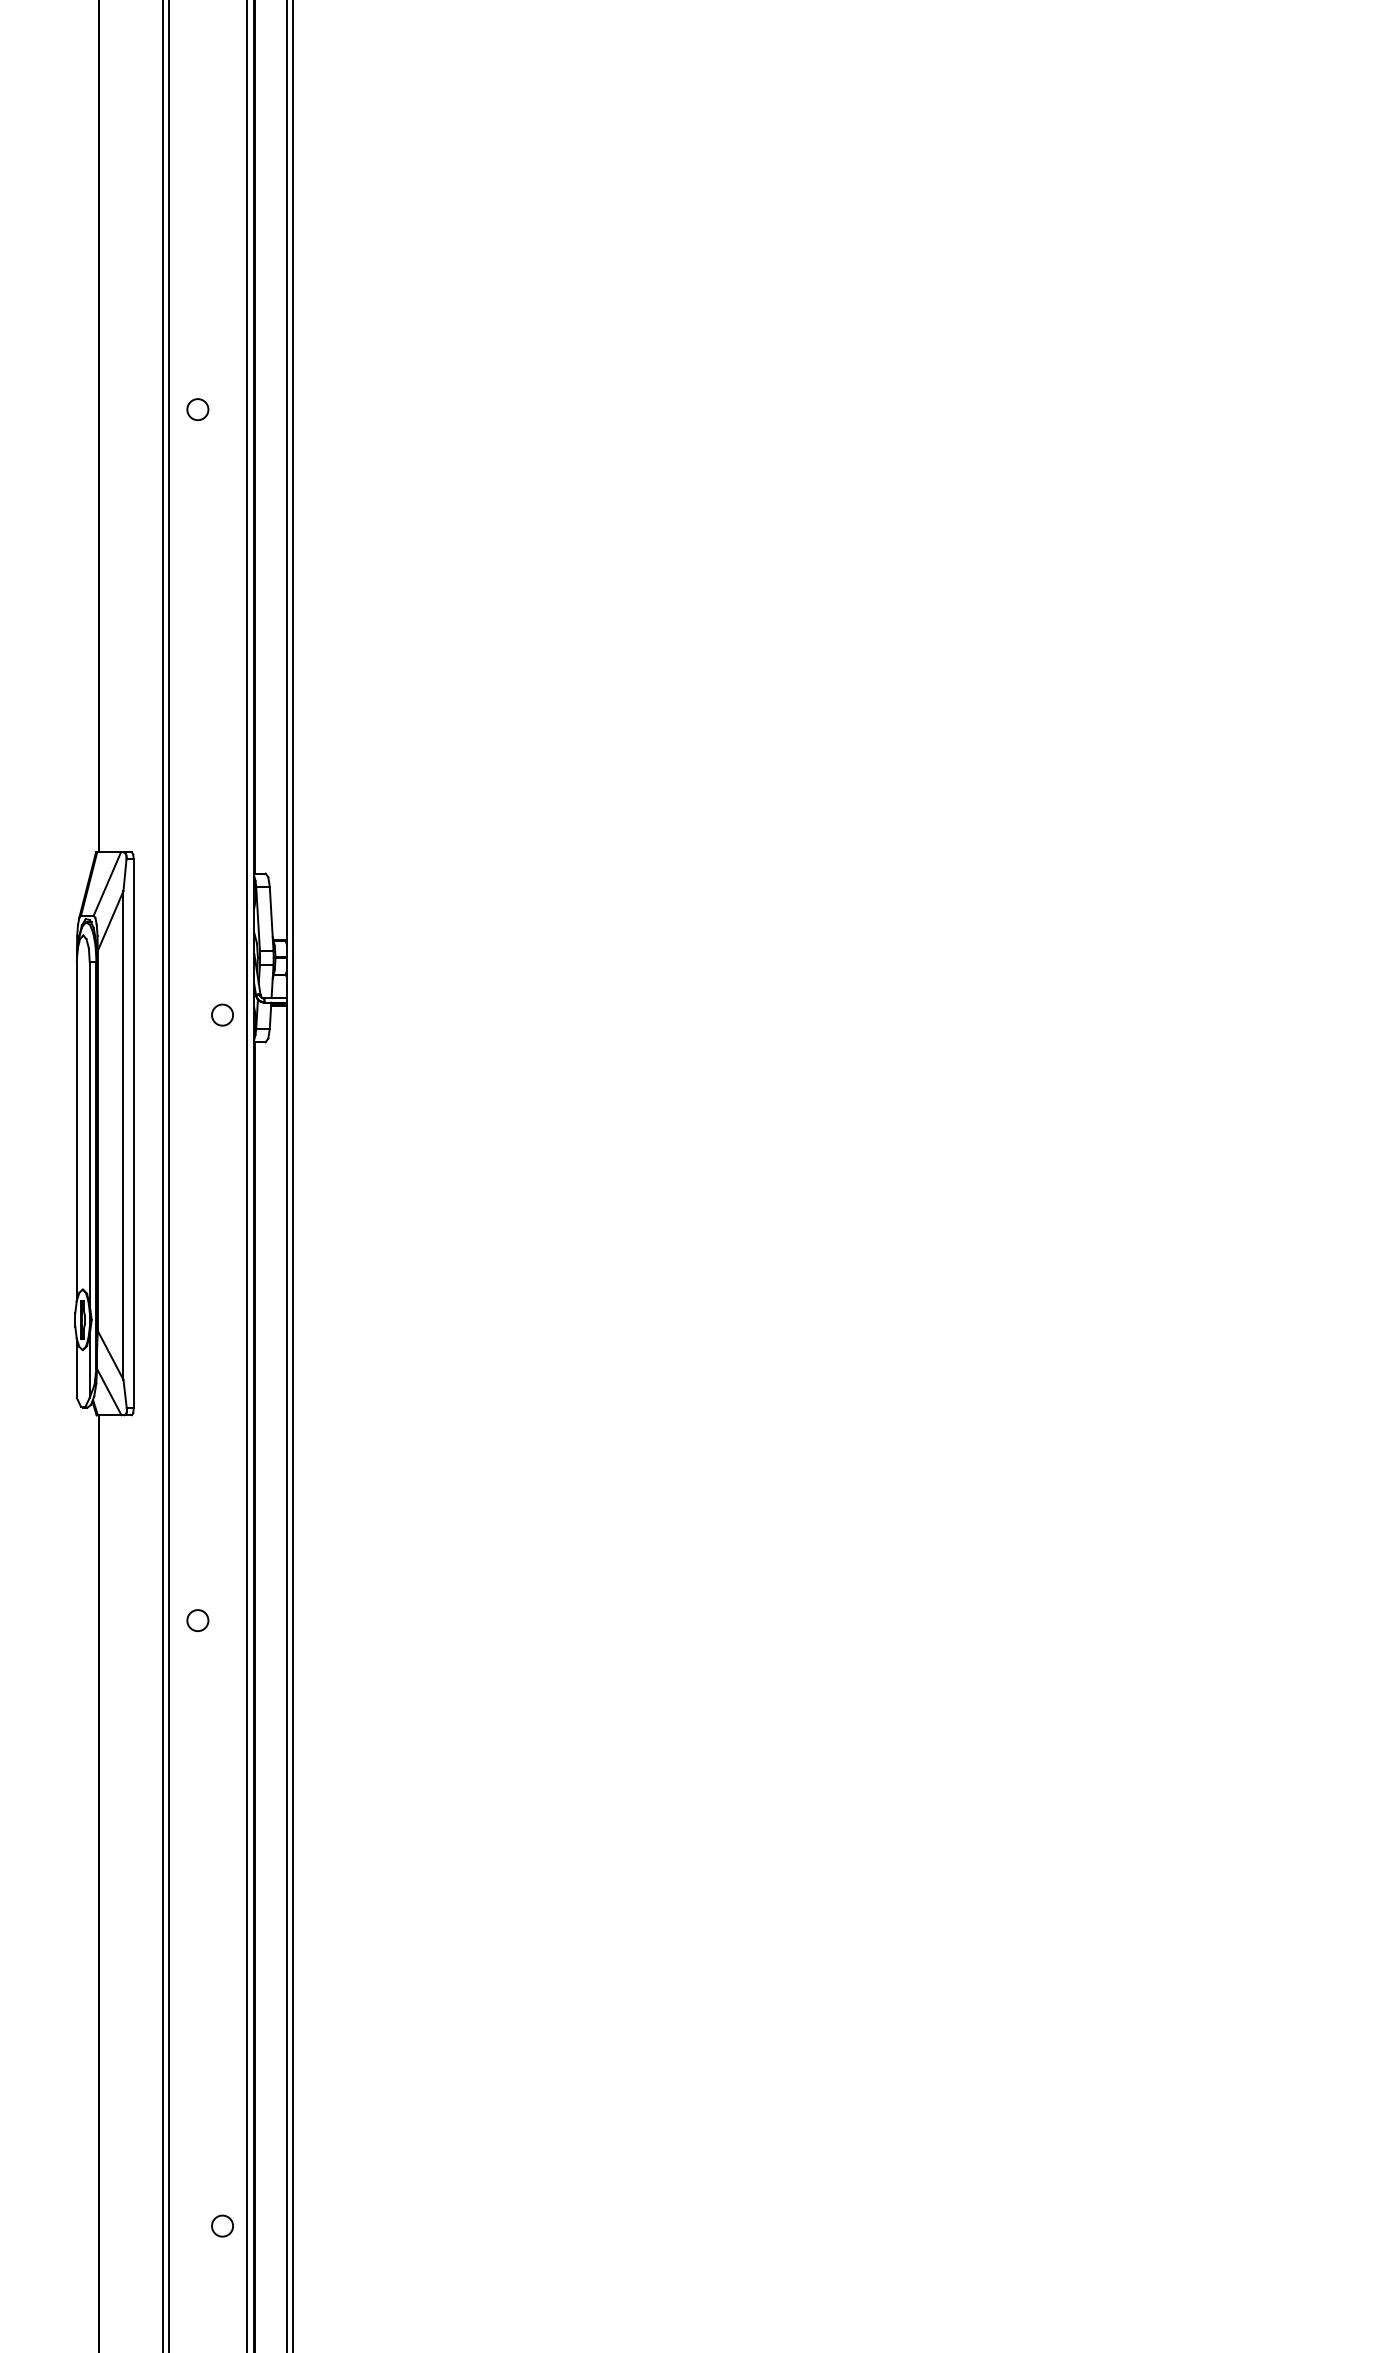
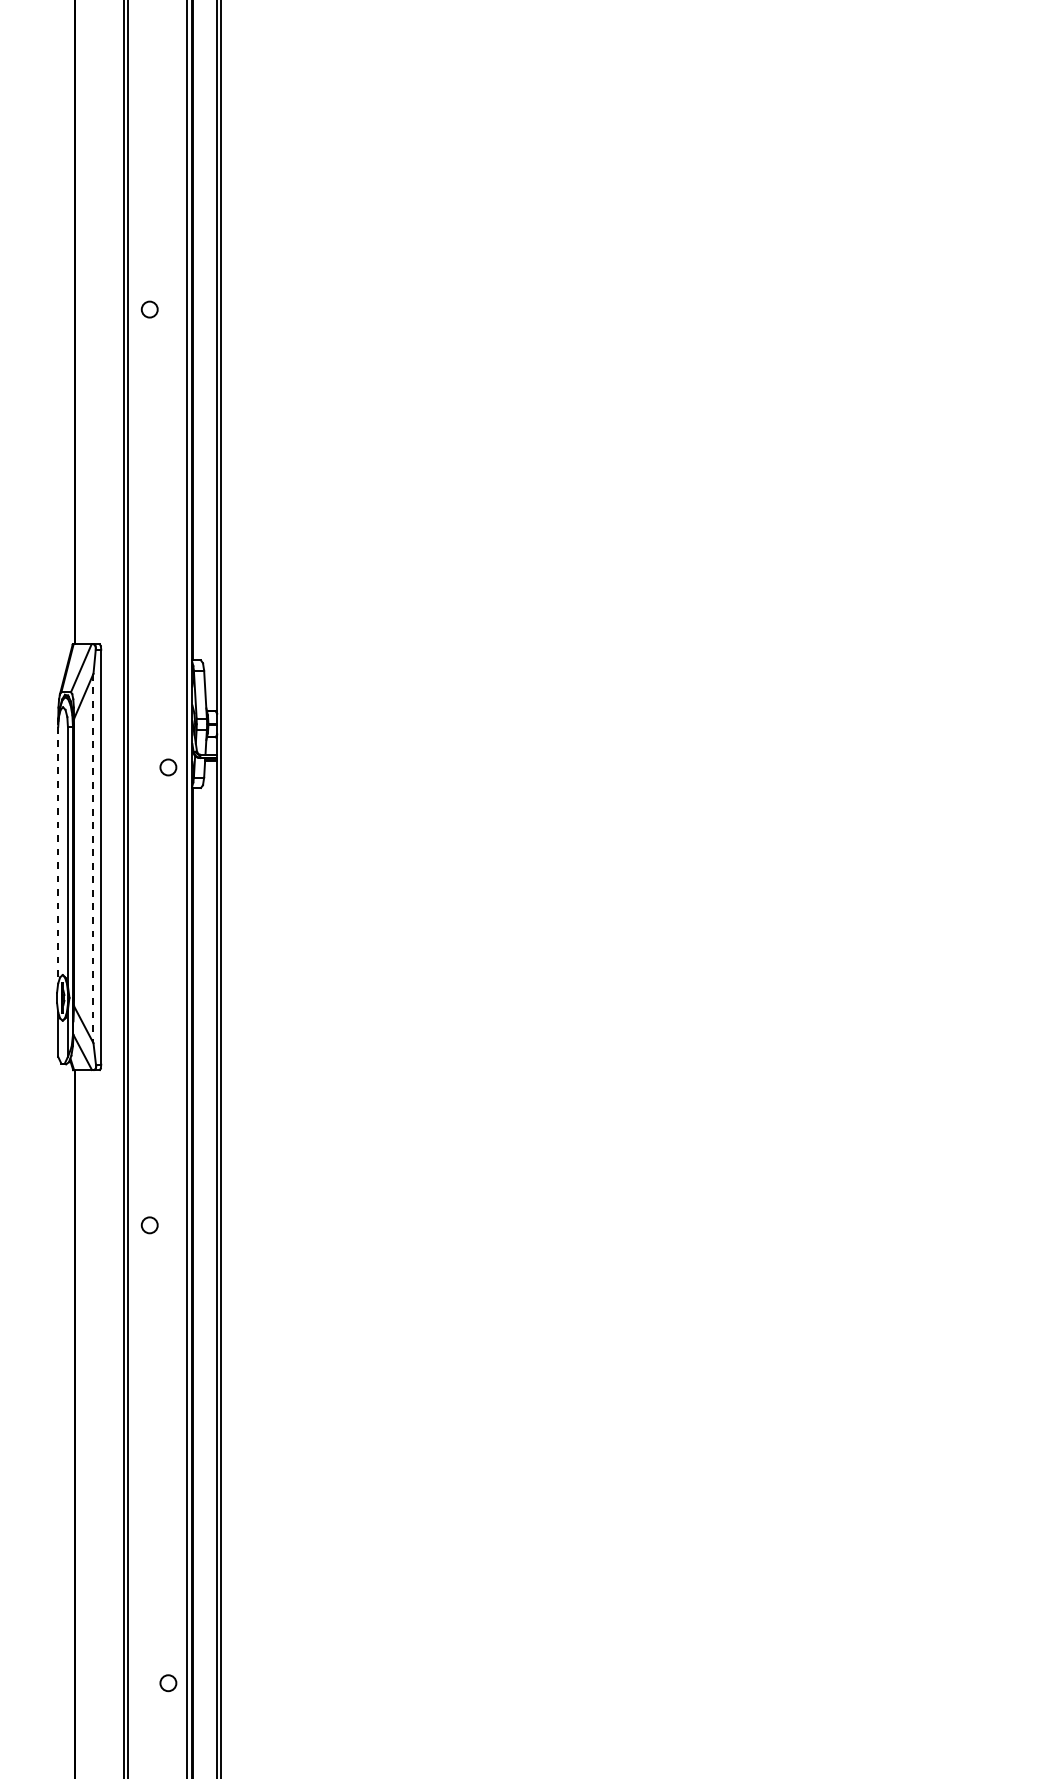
line: (76, 1131) -> (57, 855), solid -> dashed
line: (123, 1135) -> (93, 858), solid -> dashed

